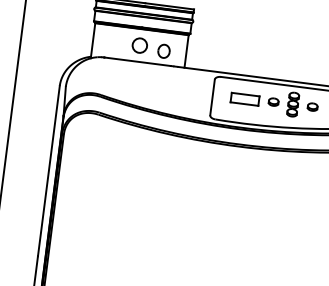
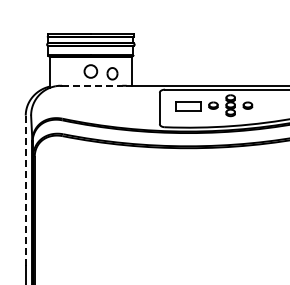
line: (138, 61) -> (91, 85), solid -> dashed
line: (48, 170) -> (25, 190), solid -> dashed

